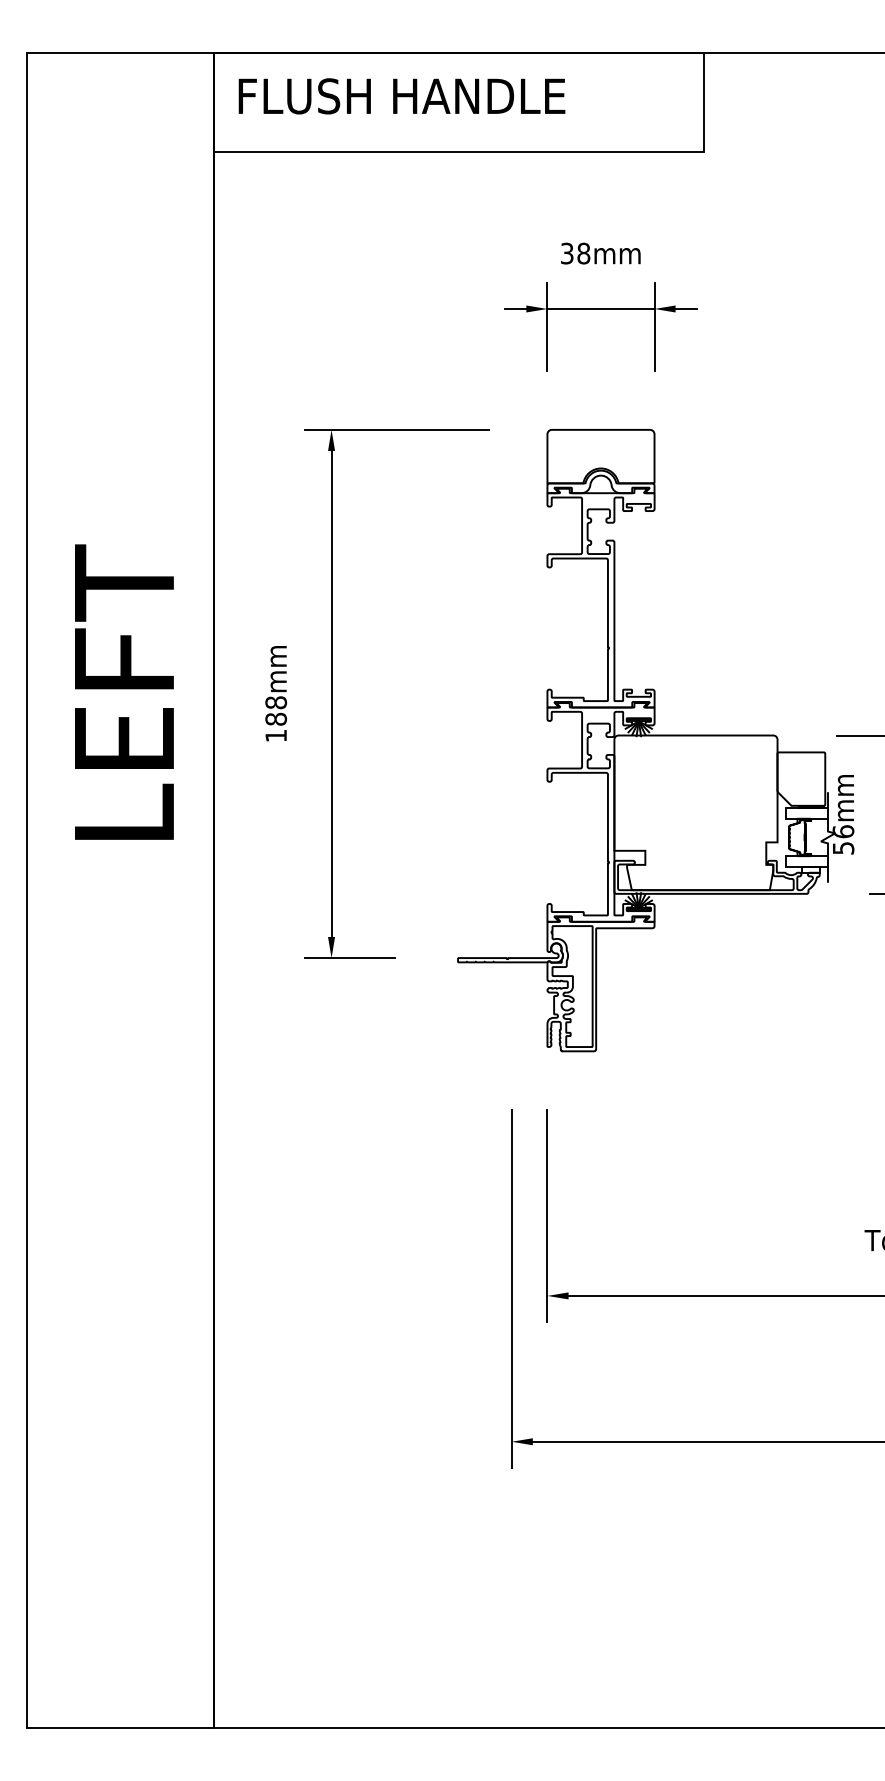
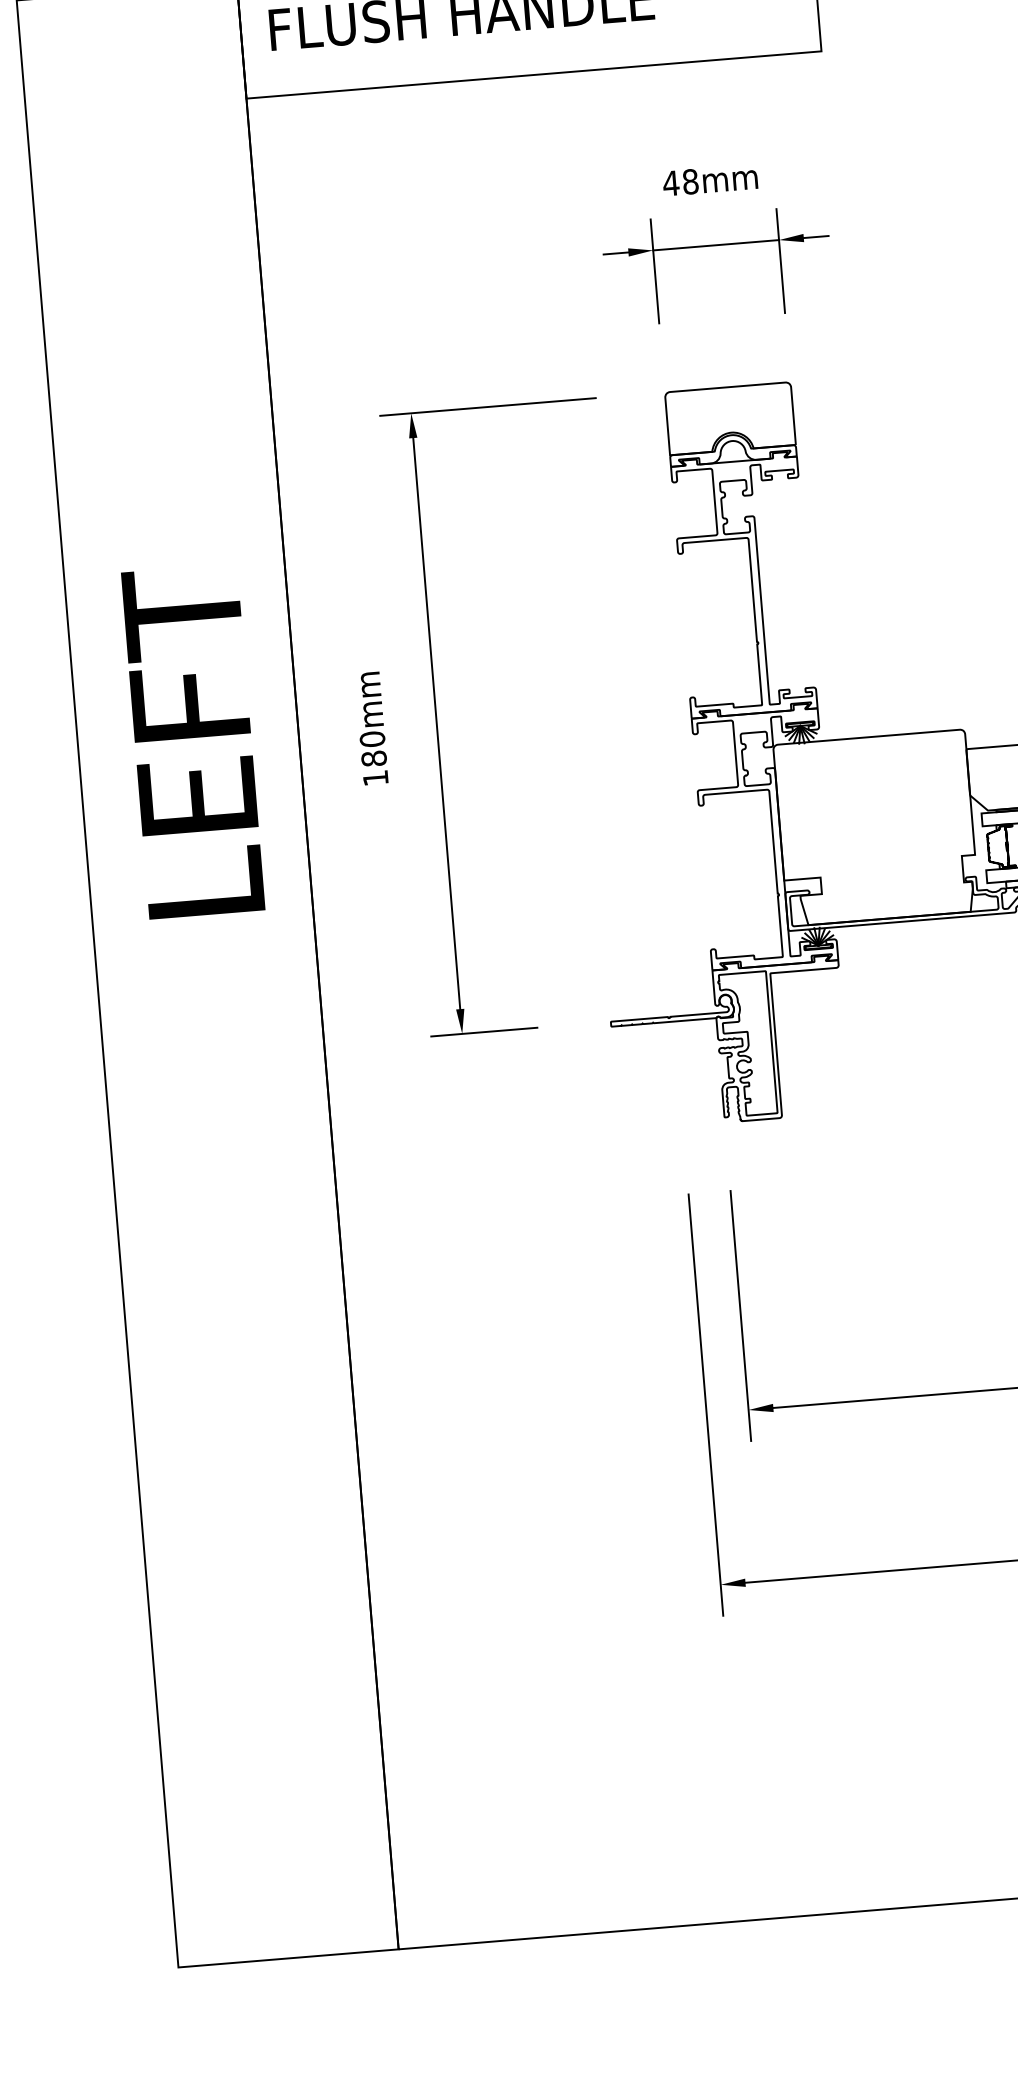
text: (567, 253) -> (671, 183), 38mm -> 48mm
text: (275, 702) -> (371, 739), 188mm -> 180mm

